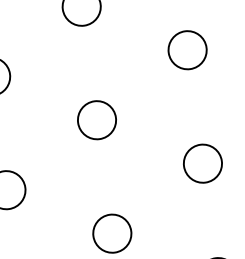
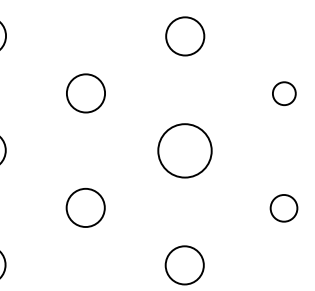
circle: (187, 49) -> (284, 93), size x0.6
circle: (96, 119) -> (184, 150), size x1.4
circle: (202, 163) -> (283, 208), size x0.7

